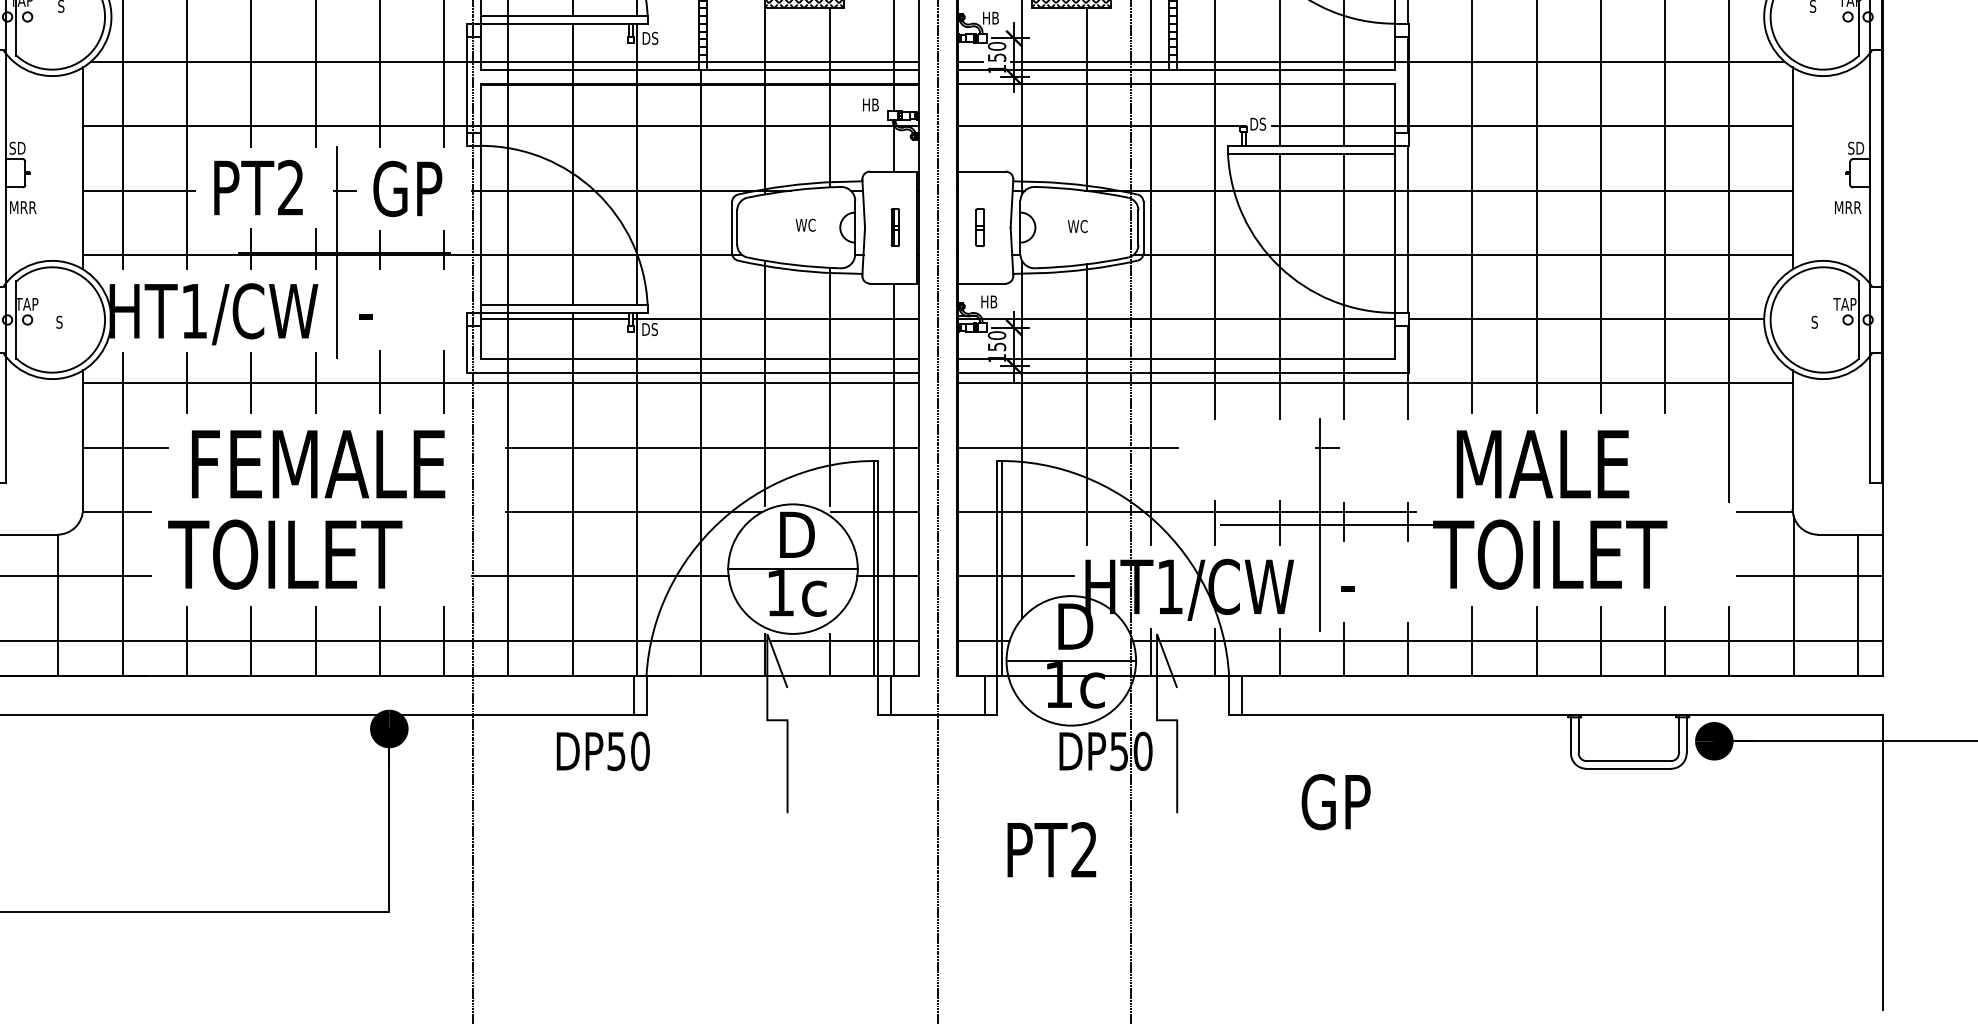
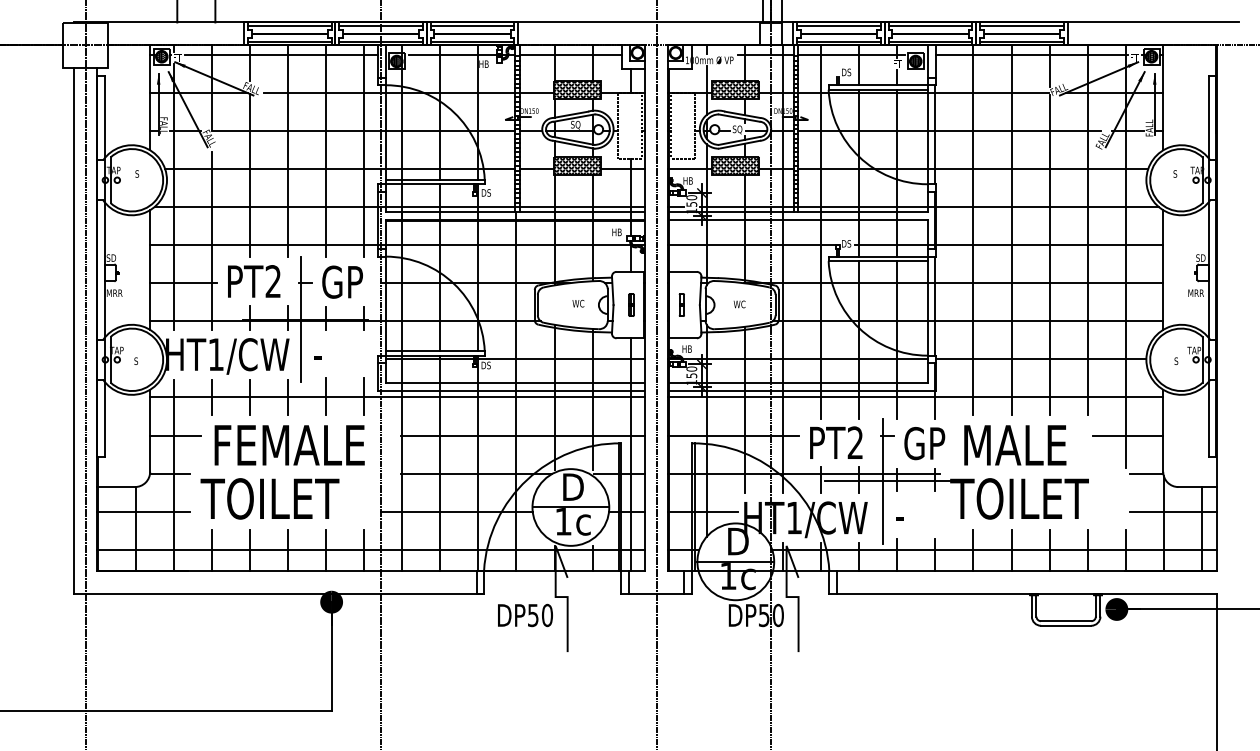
line: (1732, 447) -> (1127, 435), added
text: (603, 751) -> (525, 615), moved
text: (1335, 802) -> (924, 443), moved
text: (1052, 849) -> (836, 442), moved

